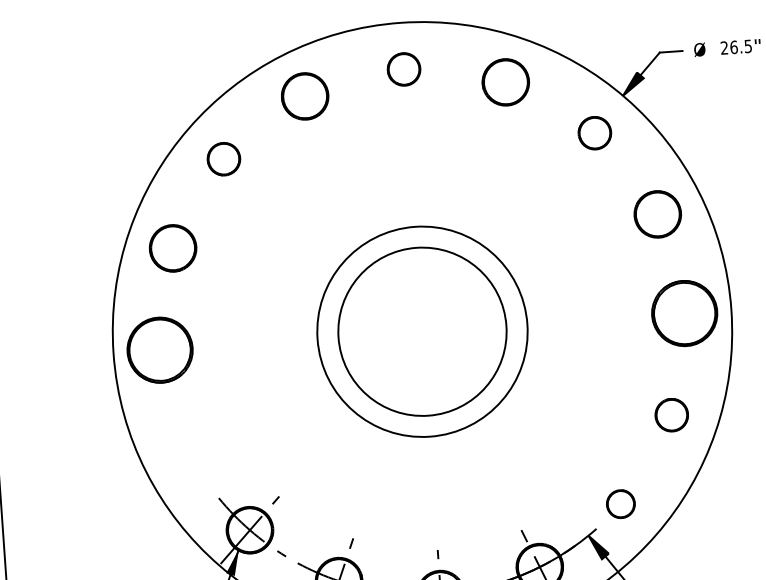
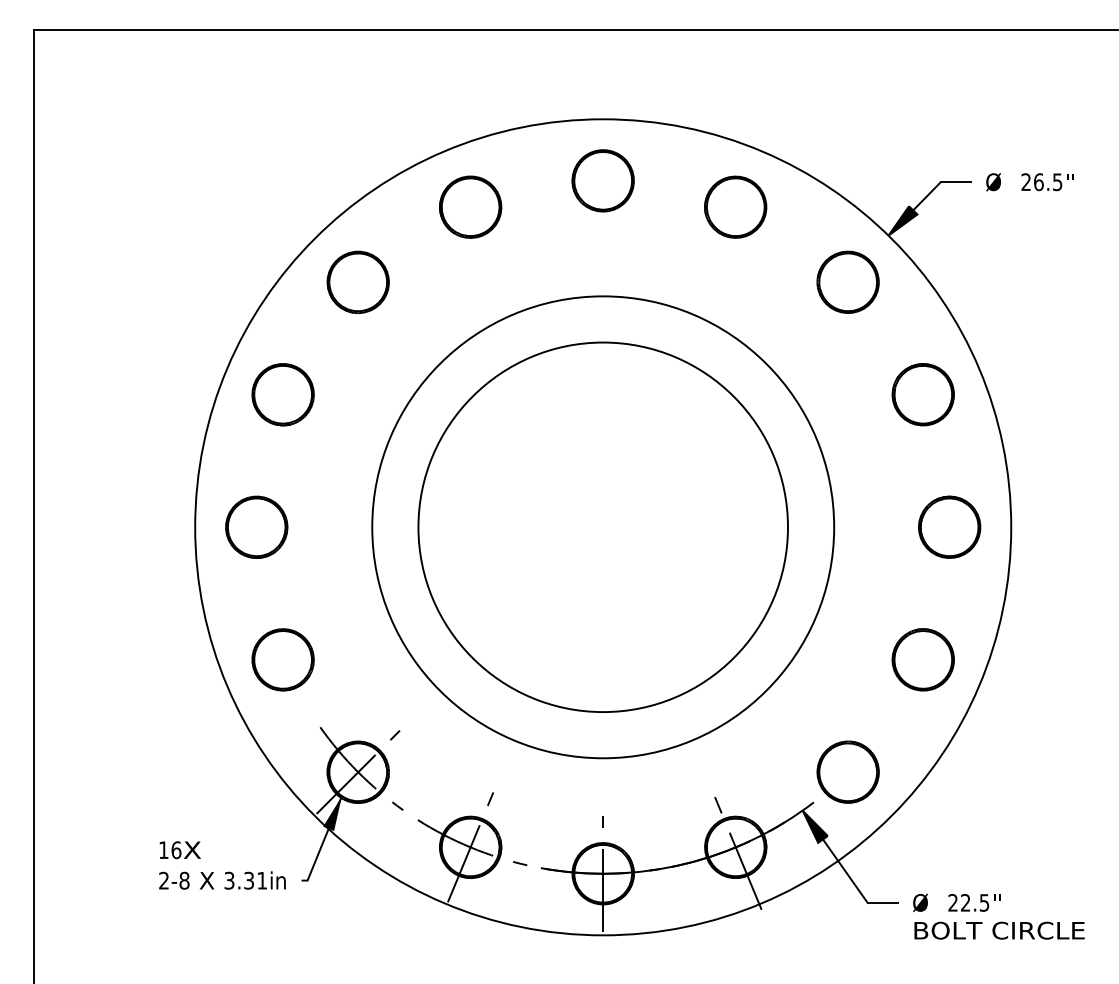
part: (403, 69) -> (602, 180), size x1.43
part: (594, 132) -> (847, 281), size x1.43
part: (223, 158) -> (357, 281), size x1.43
part: (684, 312) -> (949, 526), size x0.71
circle: (421, 331) -> (602, 527), size x1.67
circle: (422, 331) -> (603, 527), size x1.67
part: (159, 349) -> (256, 526), size x0.71
part: (671, 414) -> (922, 659), size x1.43
part: (186, 448) -> (282, 659), added
part: (620, 503) -> (847, 771), size x1.67

